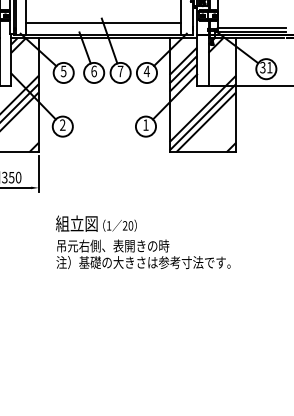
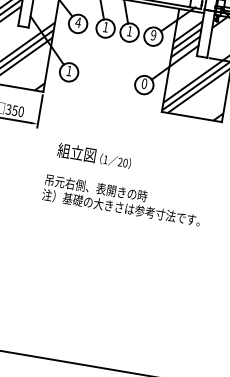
text: (63, 71) -> (78, 22), 5 -> 4
text: (93, 71) -> (105, 27), 6 -> 1
text: (120, 71) -> (129, 31), 7 -> 1
text: (146, 71) -> (153, 35), 4 -> 9
text: (62, 124) -> (69, 70), 2 -> 1
text: (145, 124) -> (144, 83), 1 -> 0
text: (96, 223) -> (94, 155), moved

